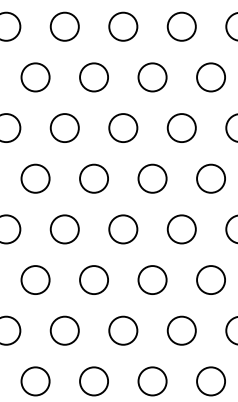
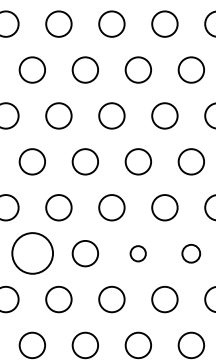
circle: (34, 279) -> (31, 253), size x1.6
circle: (151, 279) -> (137, 253), size x0.6
circle: (210, 279) -> (190, 253), size x0.7

